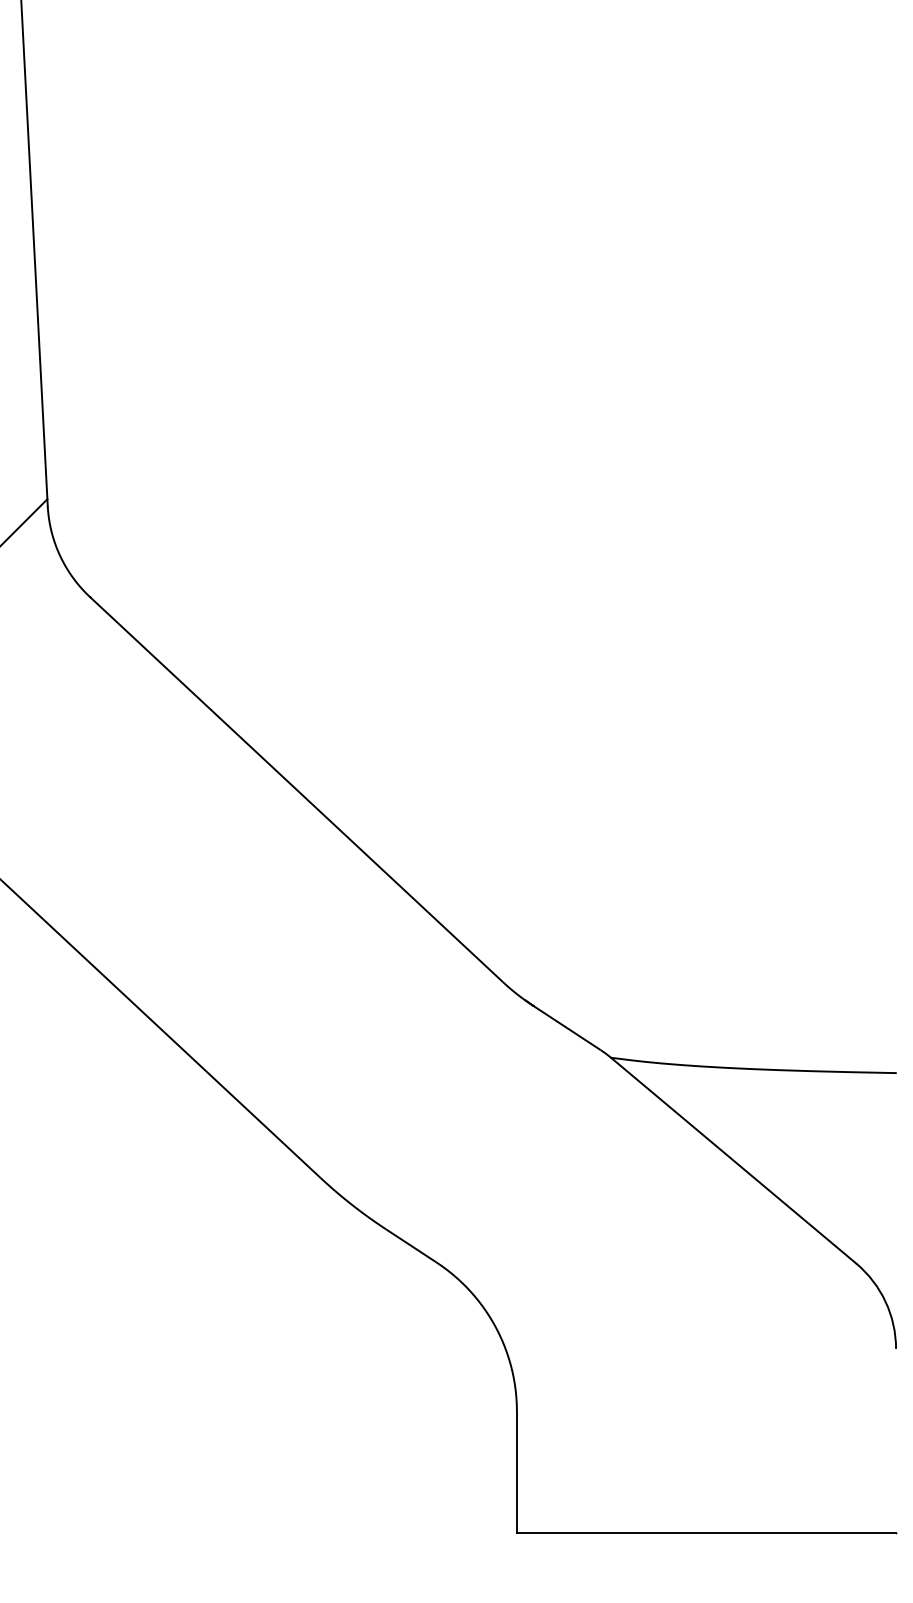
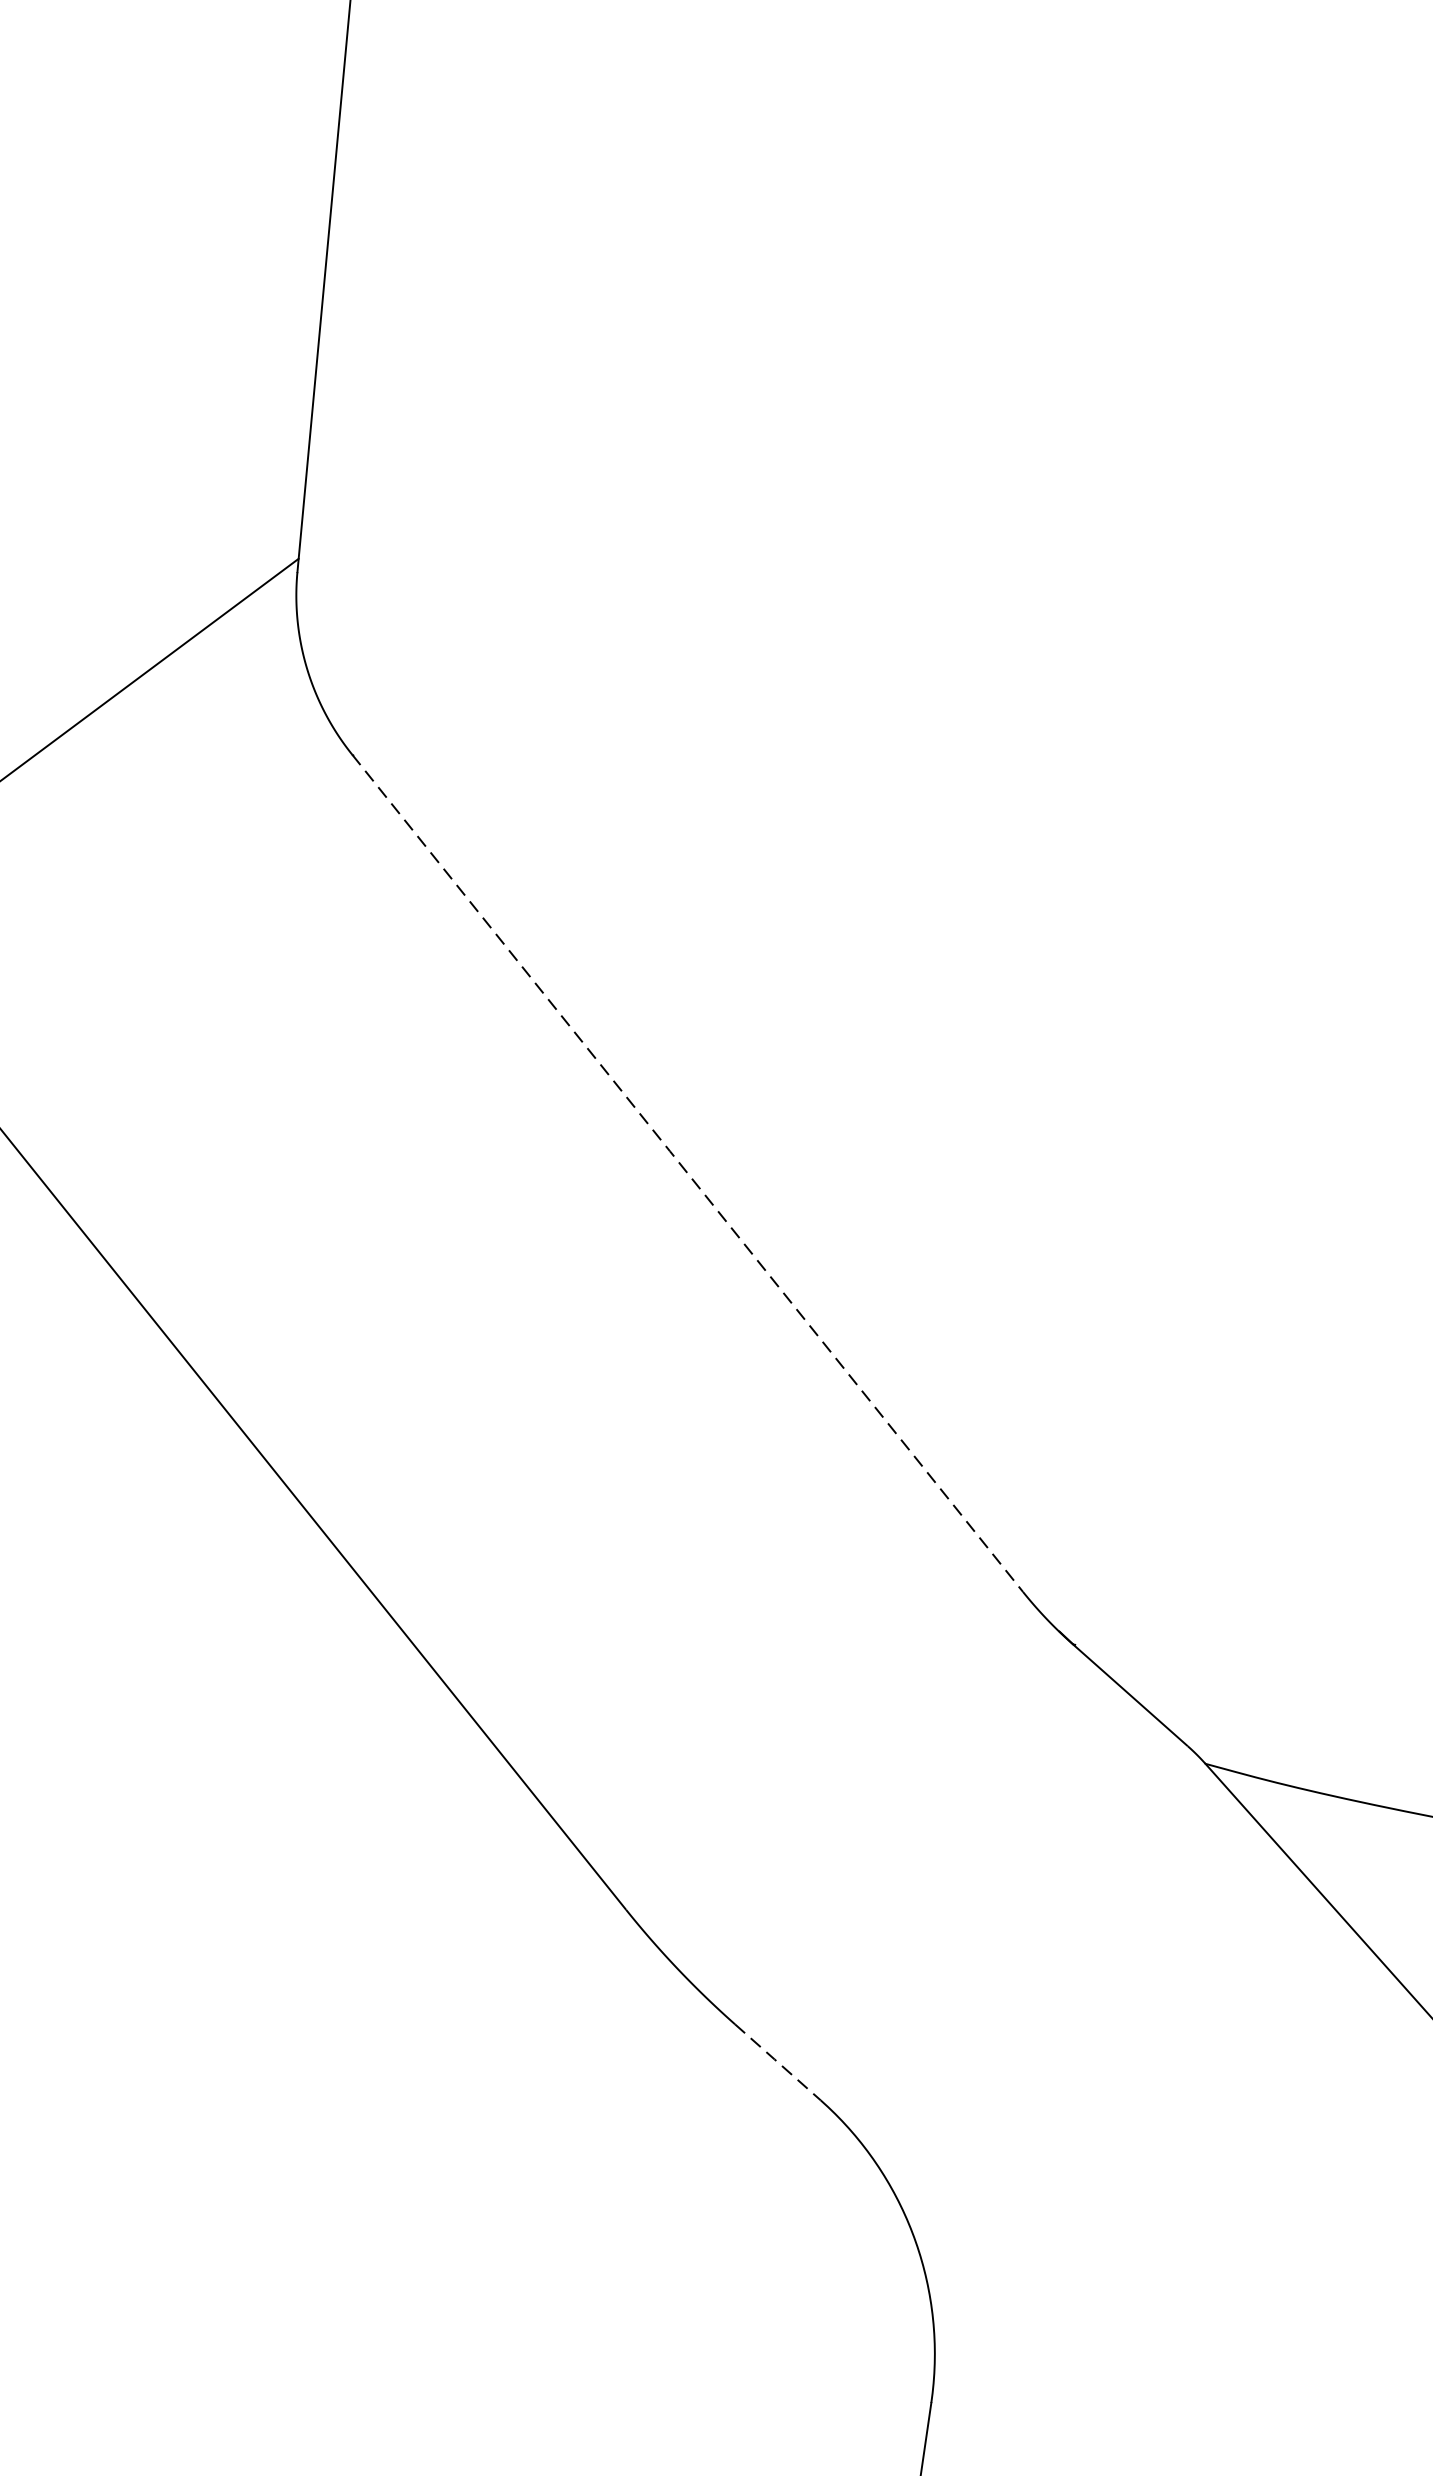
line: (296, 789) -> (687, 1172), solid -> dashed
line: (410, 1245) -> (776, 2061), solid -> dashed

